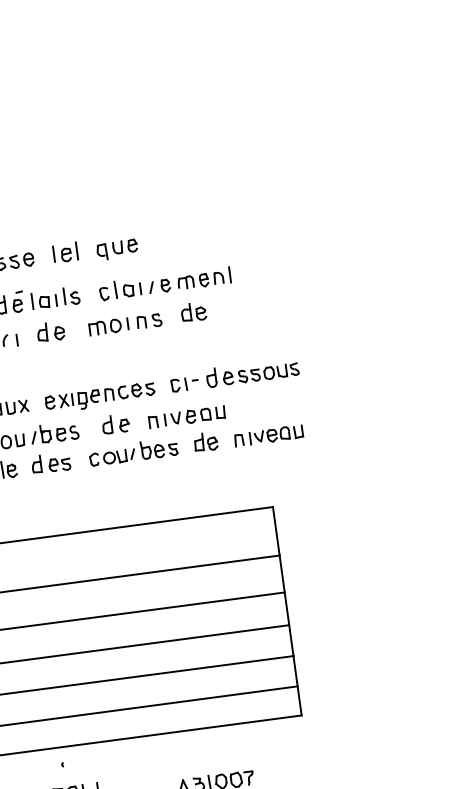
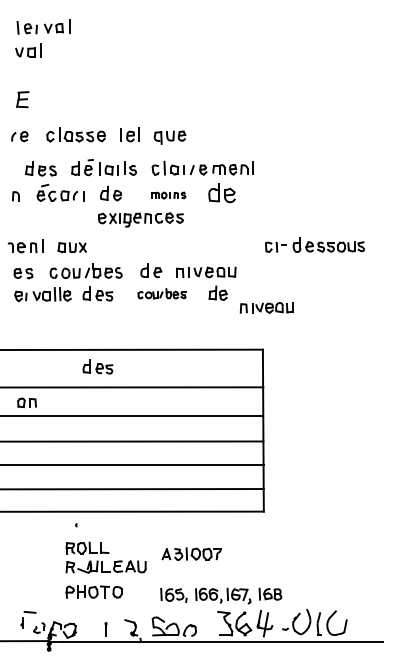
part: (192, 311) -> (221, 192), size x1.4
part: (125, 324) -> (168, 195), size x0.6
part: (234, 374) -> (314, 244), moved
part: (99, 397) -> (140, 219), moved
part: (268, 435) -> (266, 307), moved
part: (132, 451) -> (161, 293), size x0.7
part: (62, 556) -> (97, 366), added

